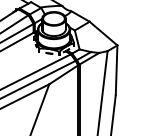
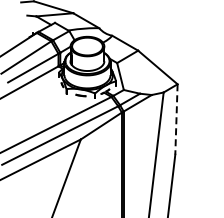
line: (116, 70) -> (176, 119), solid -> dashed

